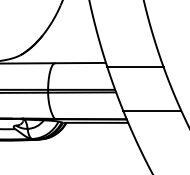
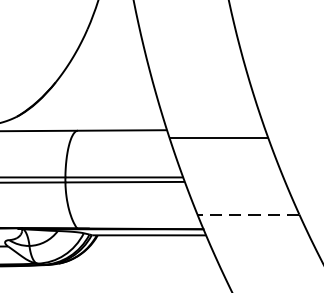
line: (151, 111) -> (246, 215), solid -> dashed

